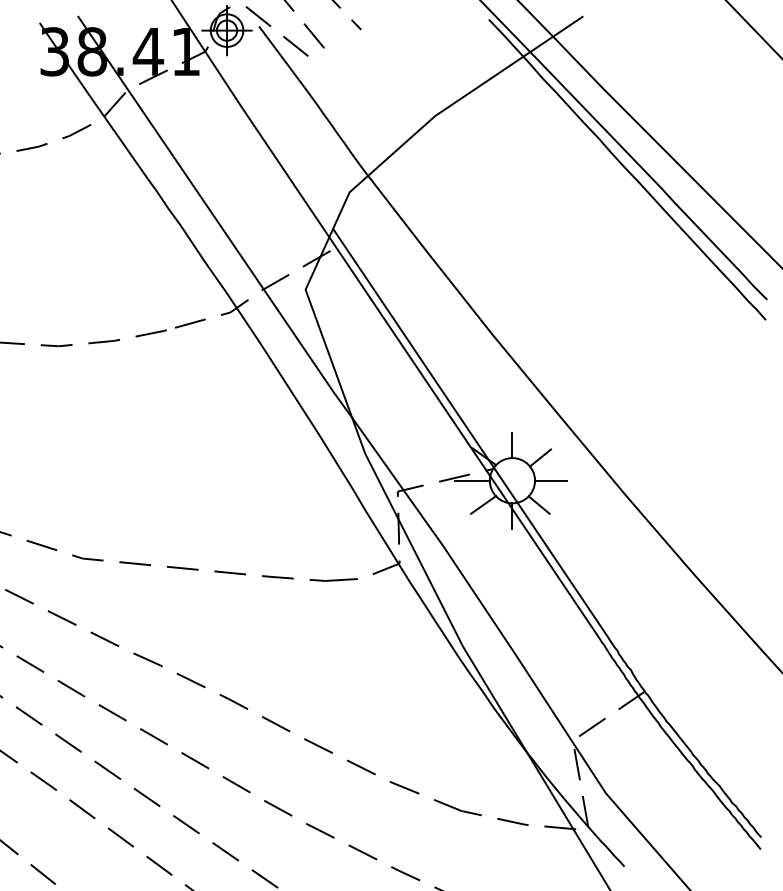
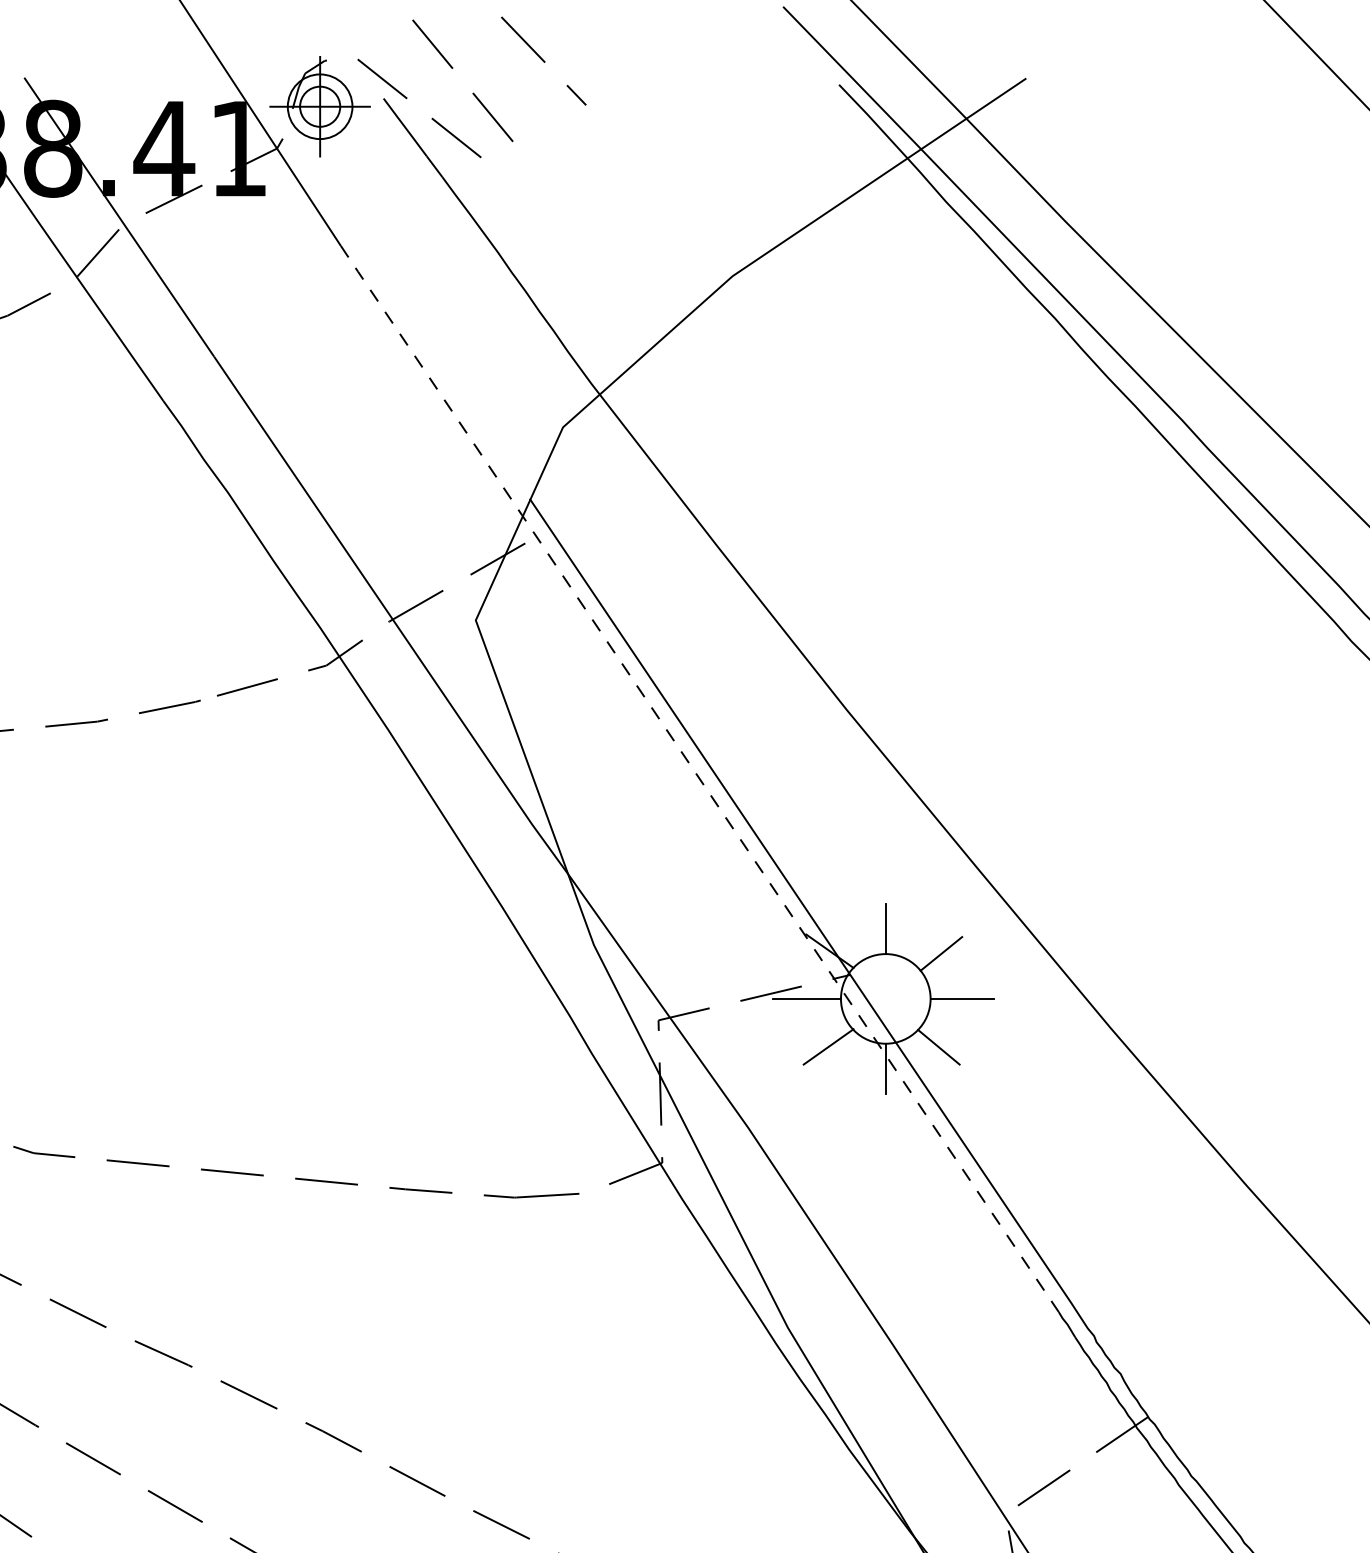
line: (417, 368) -> (697, 776), solid -> dashed

